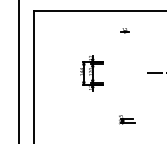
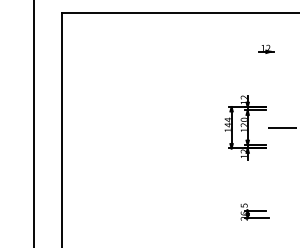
part: (124, 30) -> (265, 49), moved
part: (91, 73) -> (245, 127), moved
part: (127, 119) -> (256, 211), moved

